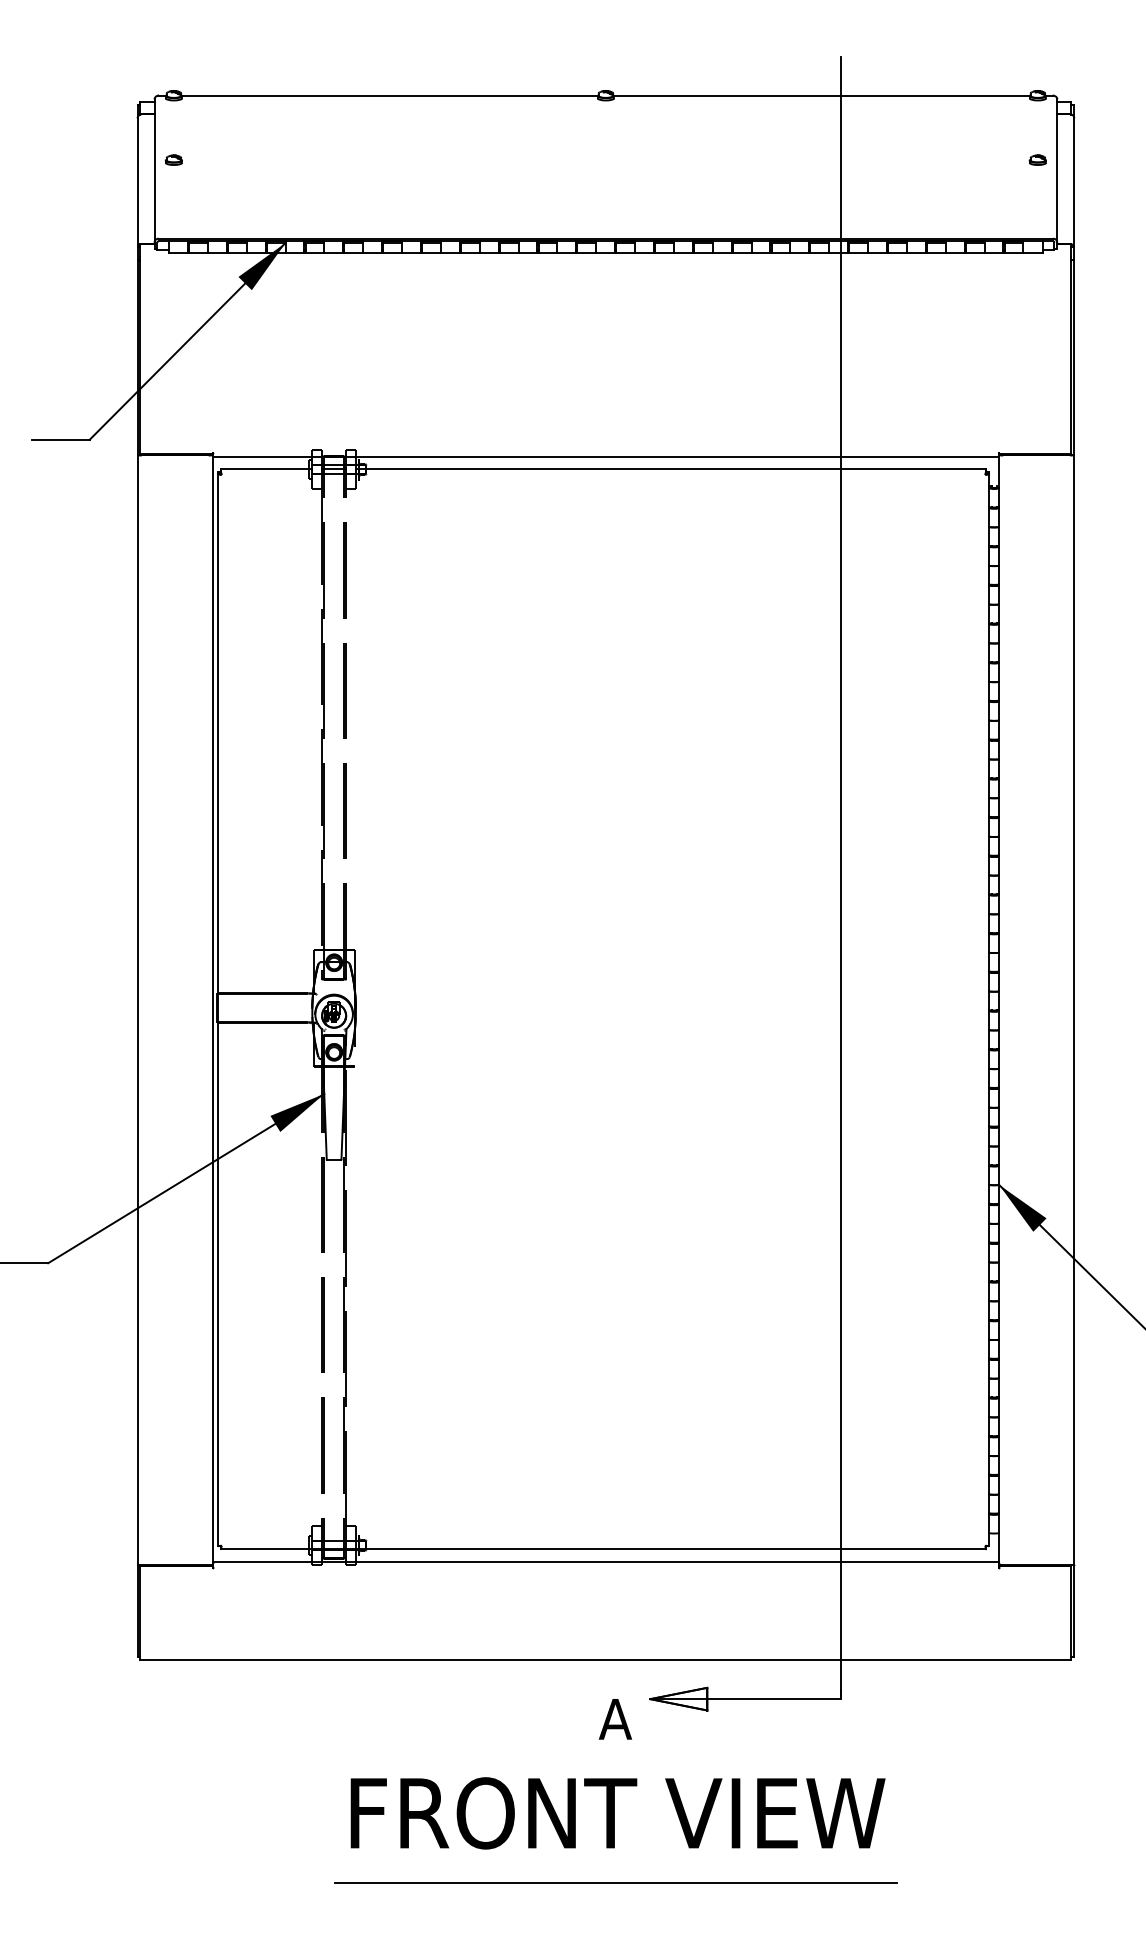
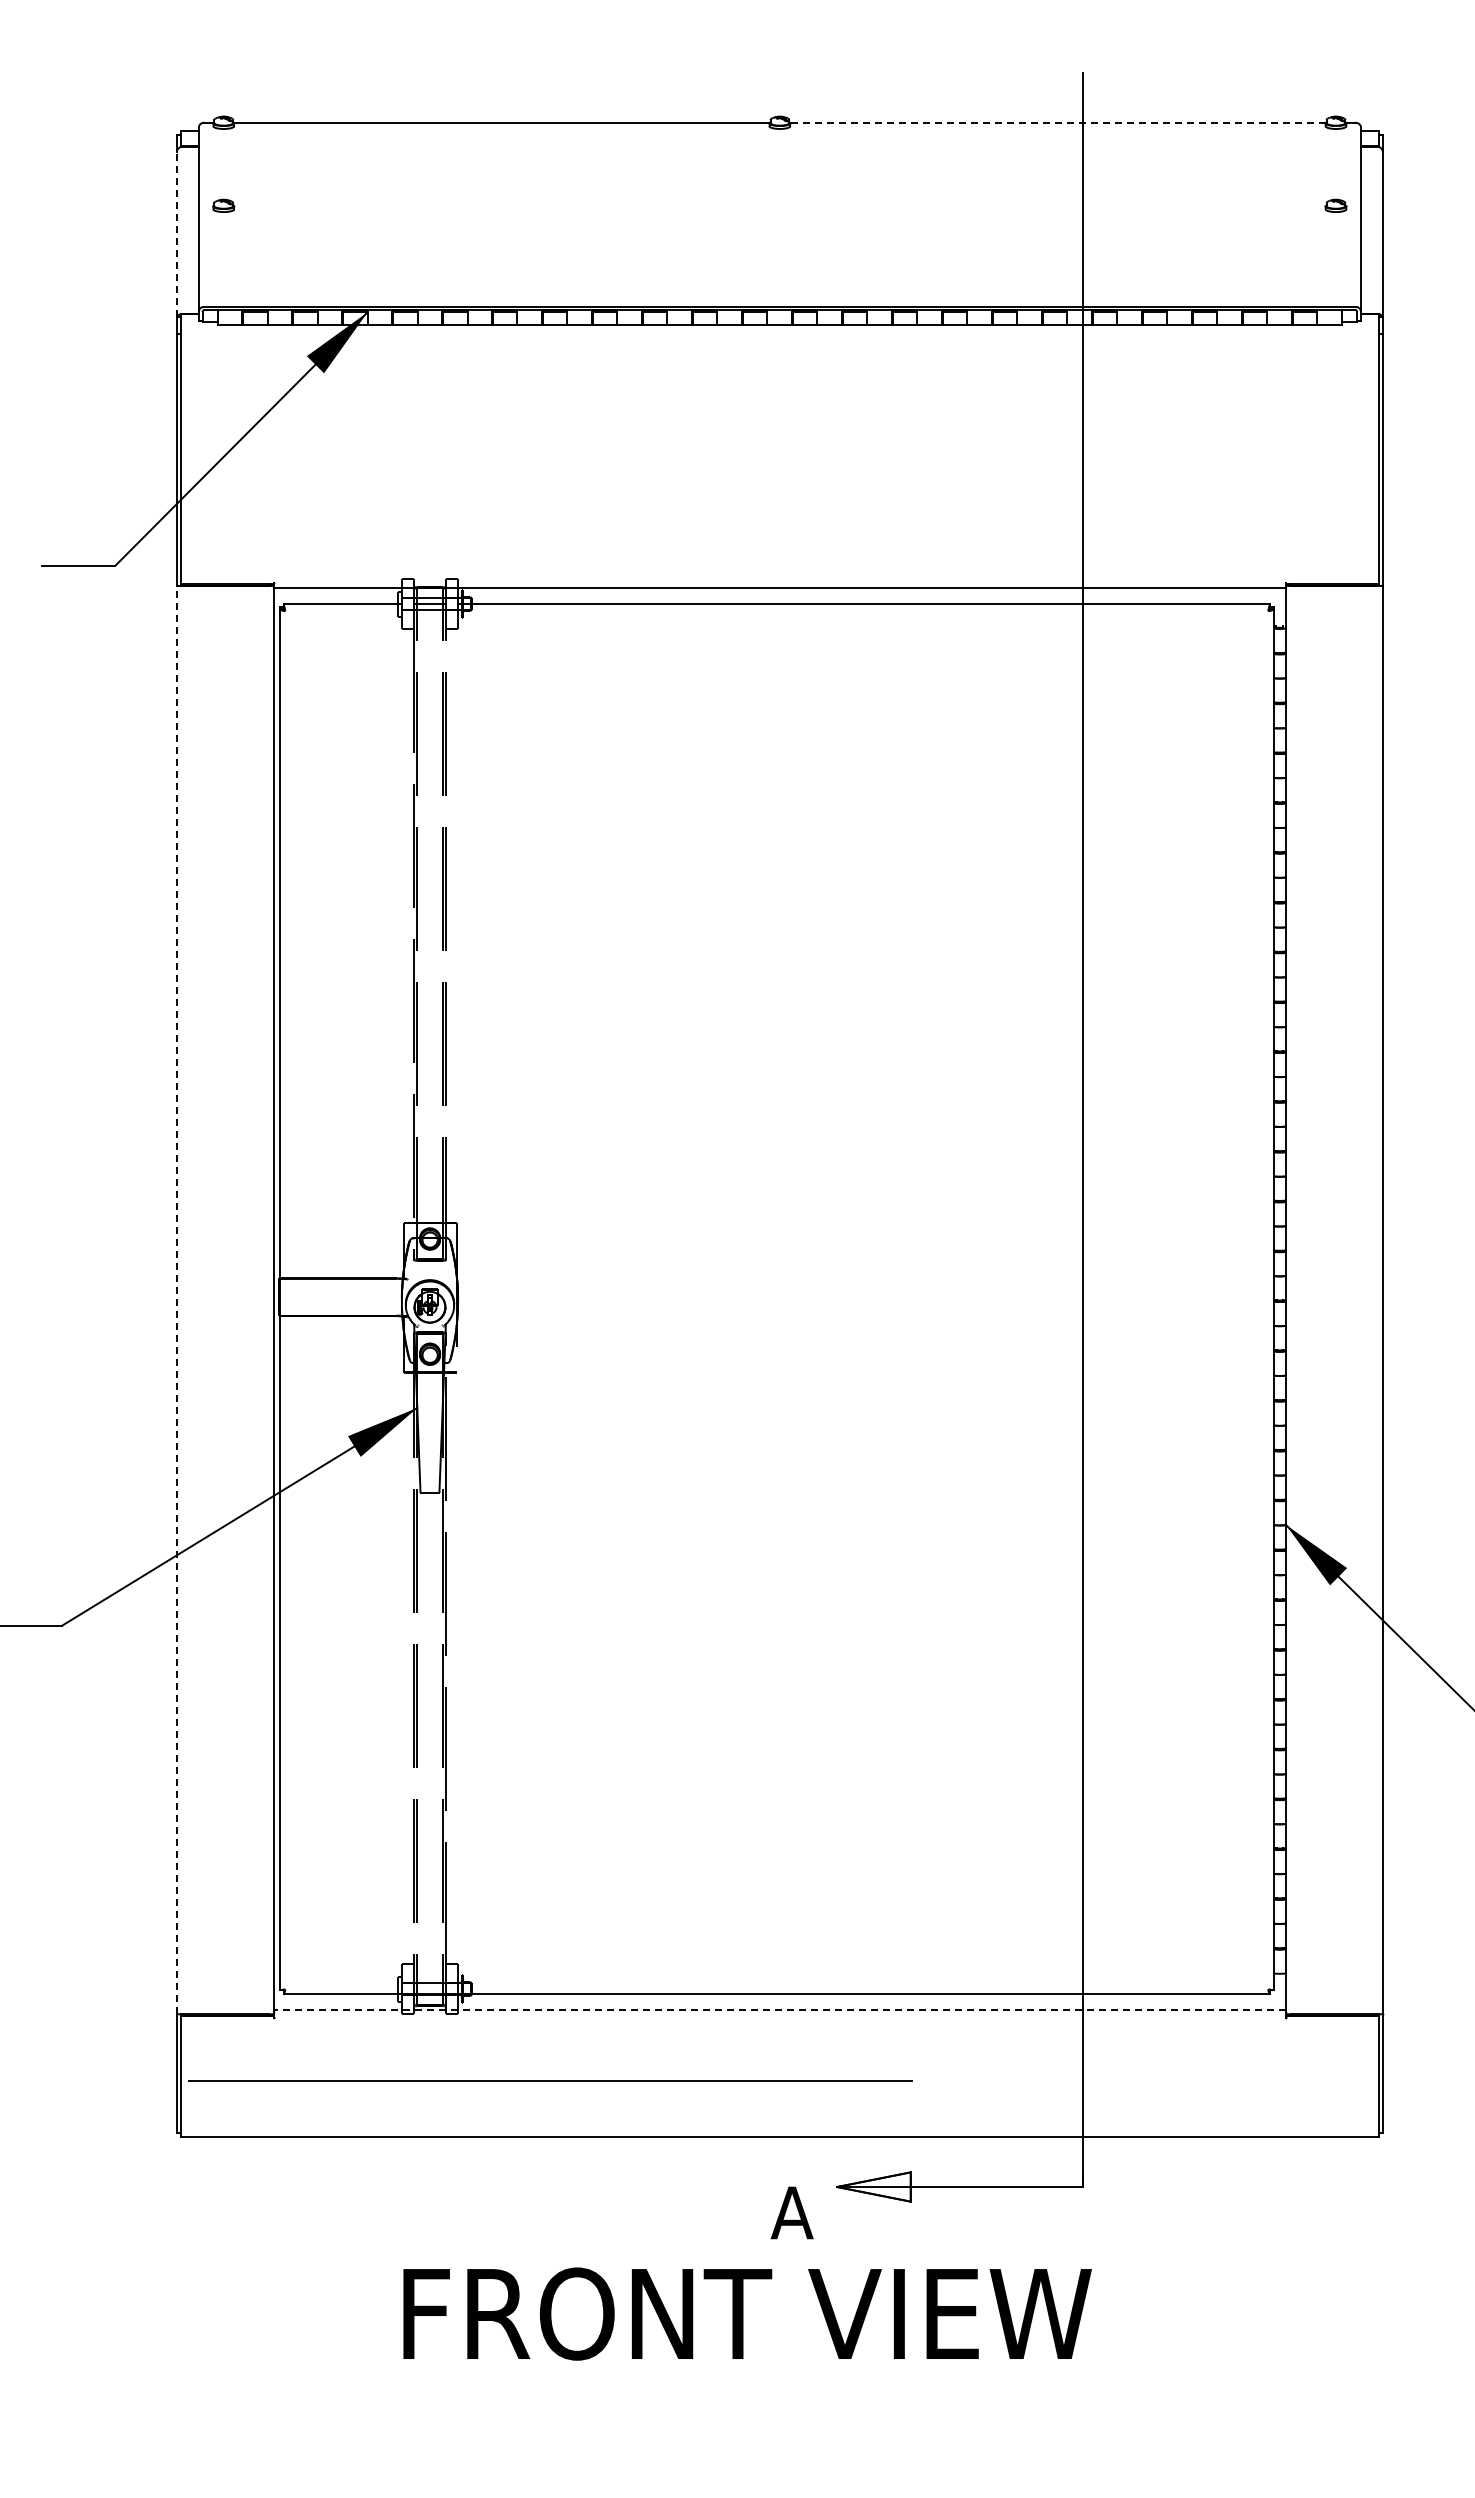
line: (821, 95) -> (1057, 122), solid -> dashed
line: (137, 182) -> (176, 234), solid -> dashed
line: (137, 1009) -> (176, 1299), solid -> dashed
line: (605, 1562) -> (779, 2010), solid -> dashed
text: (618, 1812) -> (747, 2313), moved
line: (616, 1882) -> (550, 2080), moved

